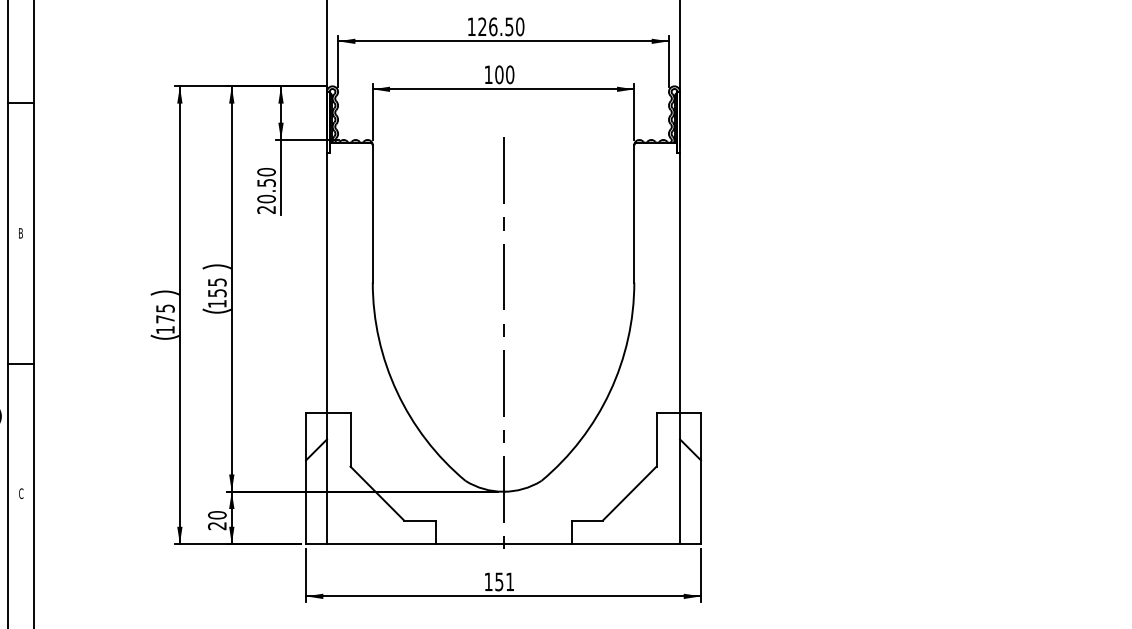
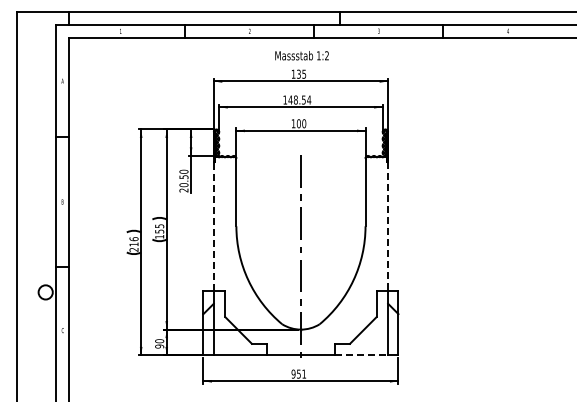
text: (500, 25) -> (299, 99), 126.50 -> 148.54
line: (326, 282) -> (213, 226), solid -> dashed
line: (680, 284) -> (388, 227), solid -> dashed
text: (164, 319) -> (133, 244), 175 -> 216
text: (217, 525) -> (159, 346), 20 -> 90
line: (626, 544) -> (361, 355), solid -> dashed
text: (488, 580) -> (293, 373), 151 -> 951

